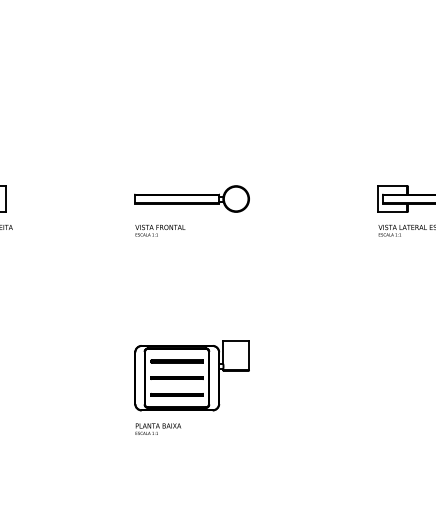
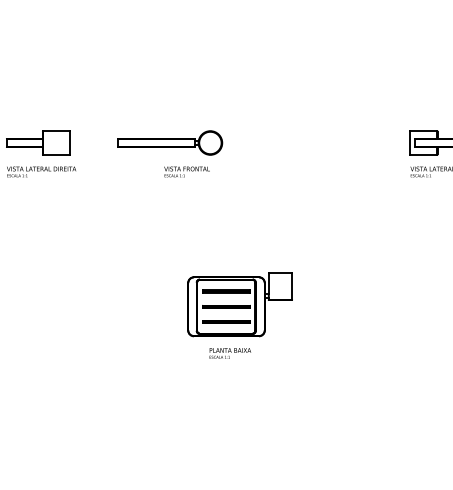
part: (192, 198) -> (170, 142), moved
text: (159, 230) -> (186, 171), moved
text: (157, 429) -> (229, 353), moved

